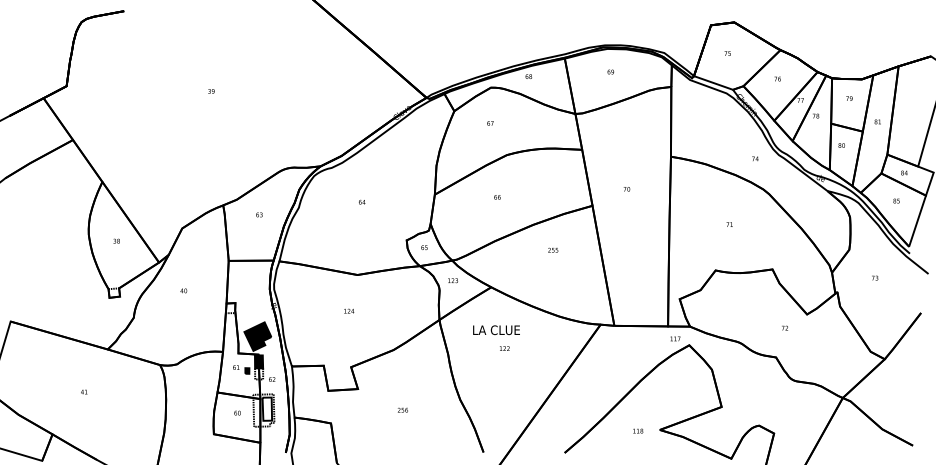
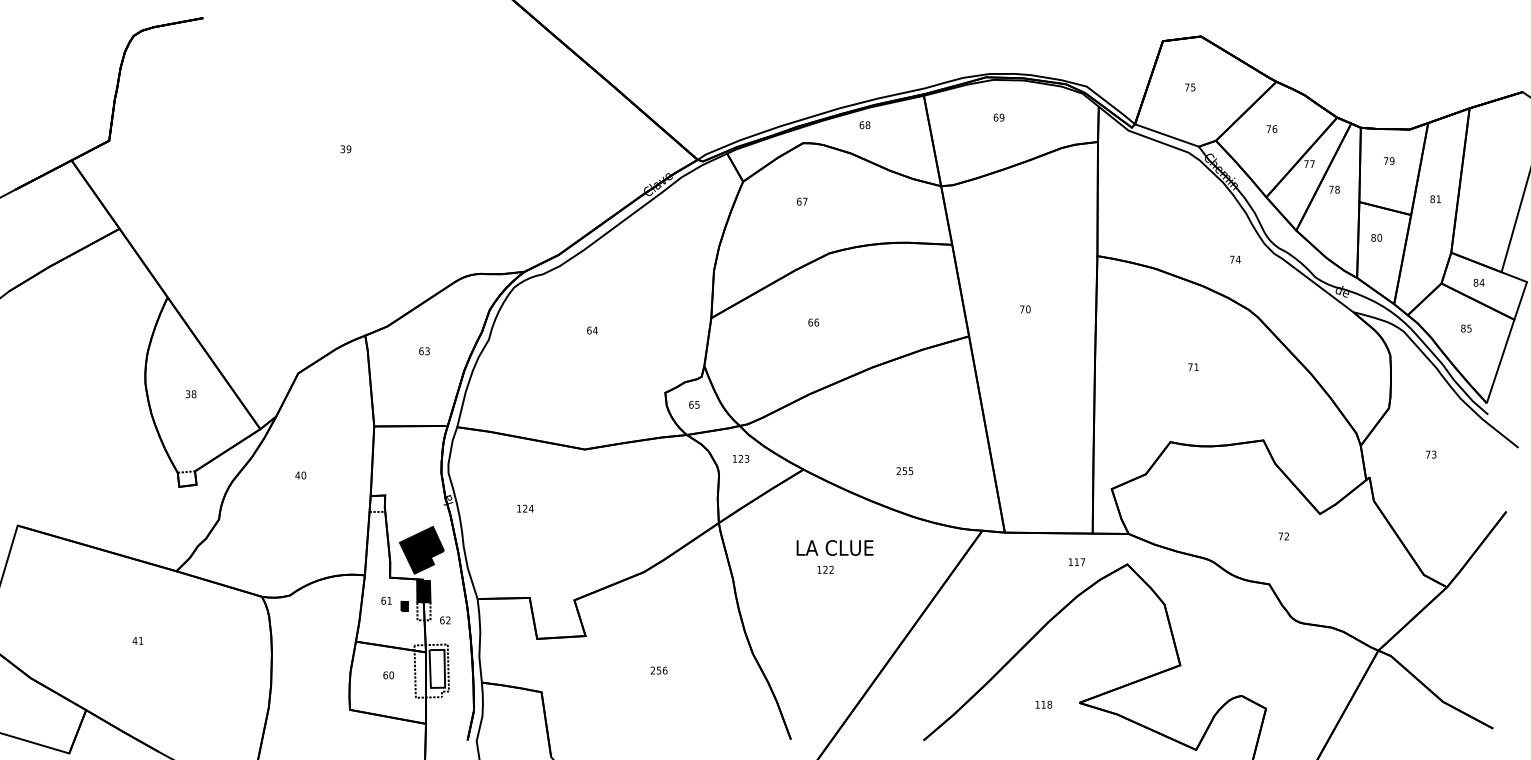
text: (553, 249) -> (905, 469), moved
text: (349, 310) -> (525, 507), moved
text: (496, 330) -> (834, 548), moved
text: (675, 338) -> (1077, 561), moved

